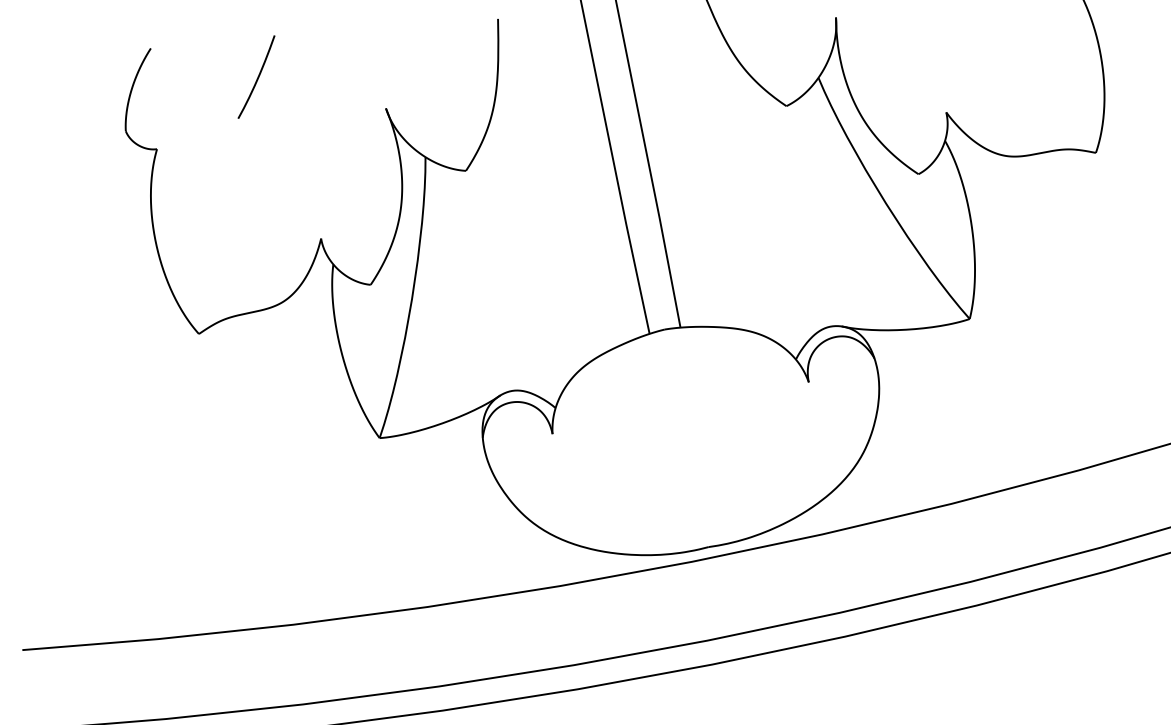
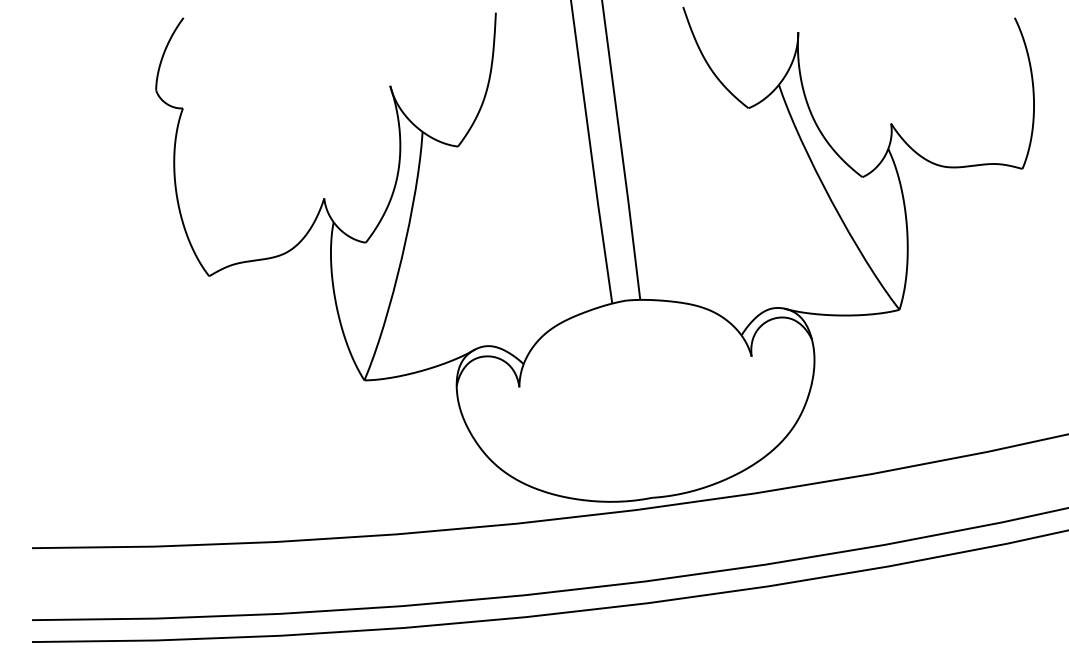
curve: (256, 77) -> (276, 50), removed

